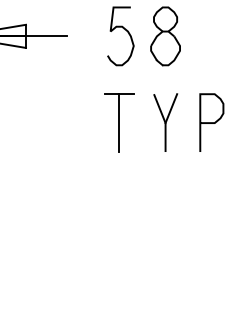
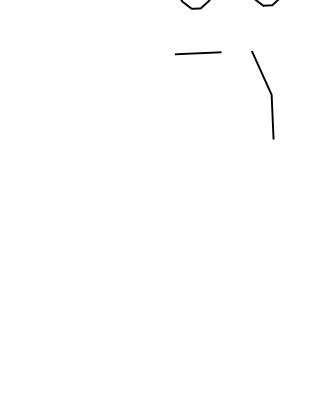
line: (171, 108) -> (279, 71), removed
line: (119, 123) -> (200, 98), removed

